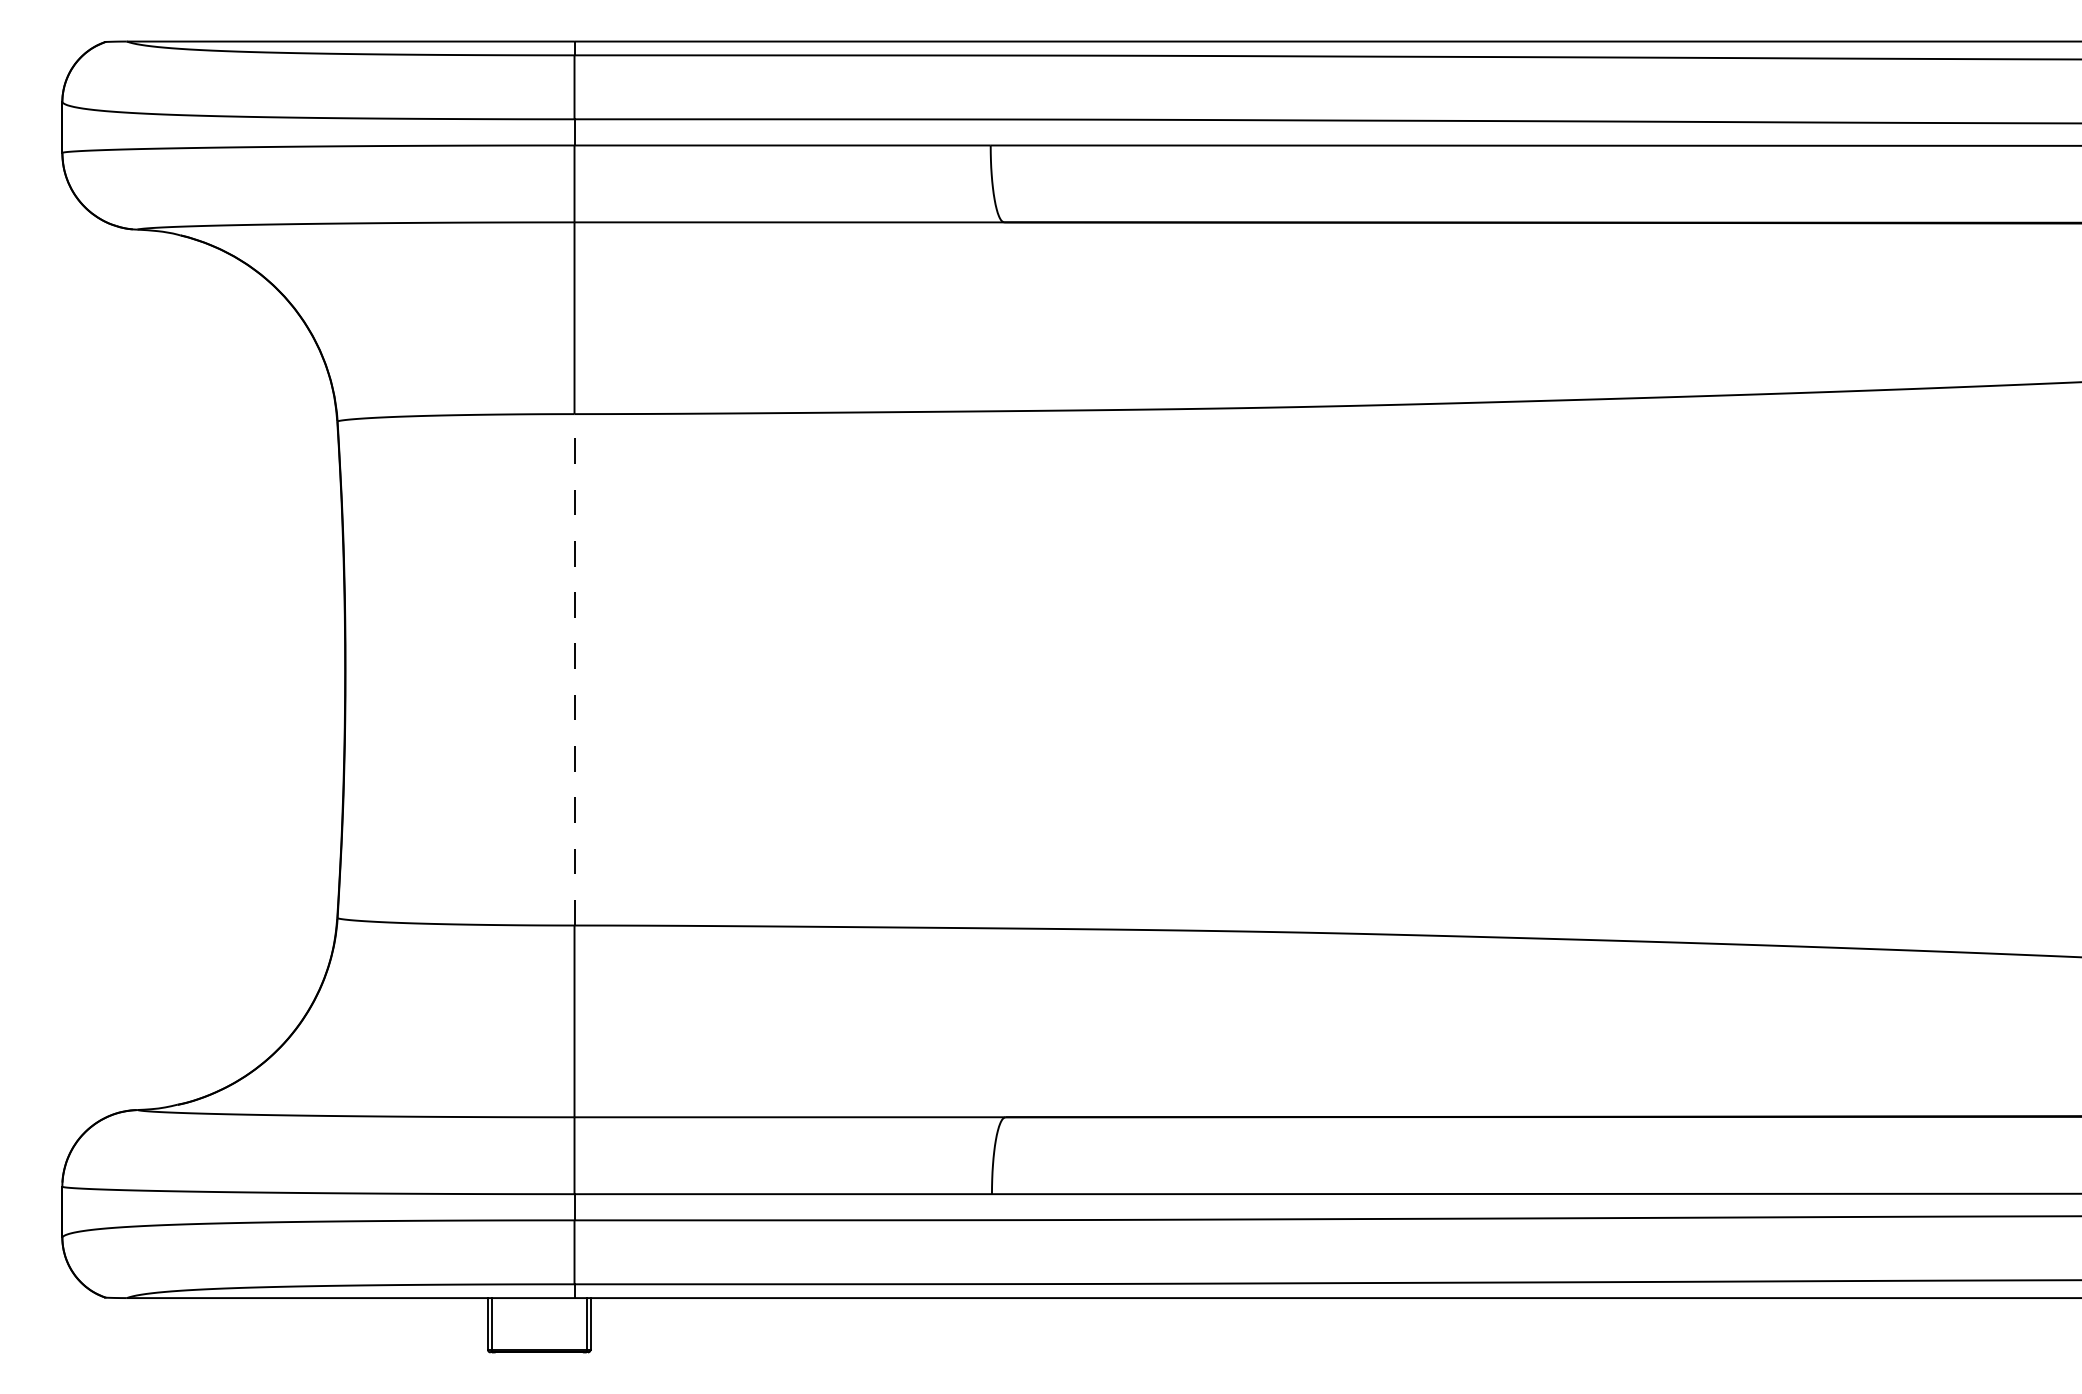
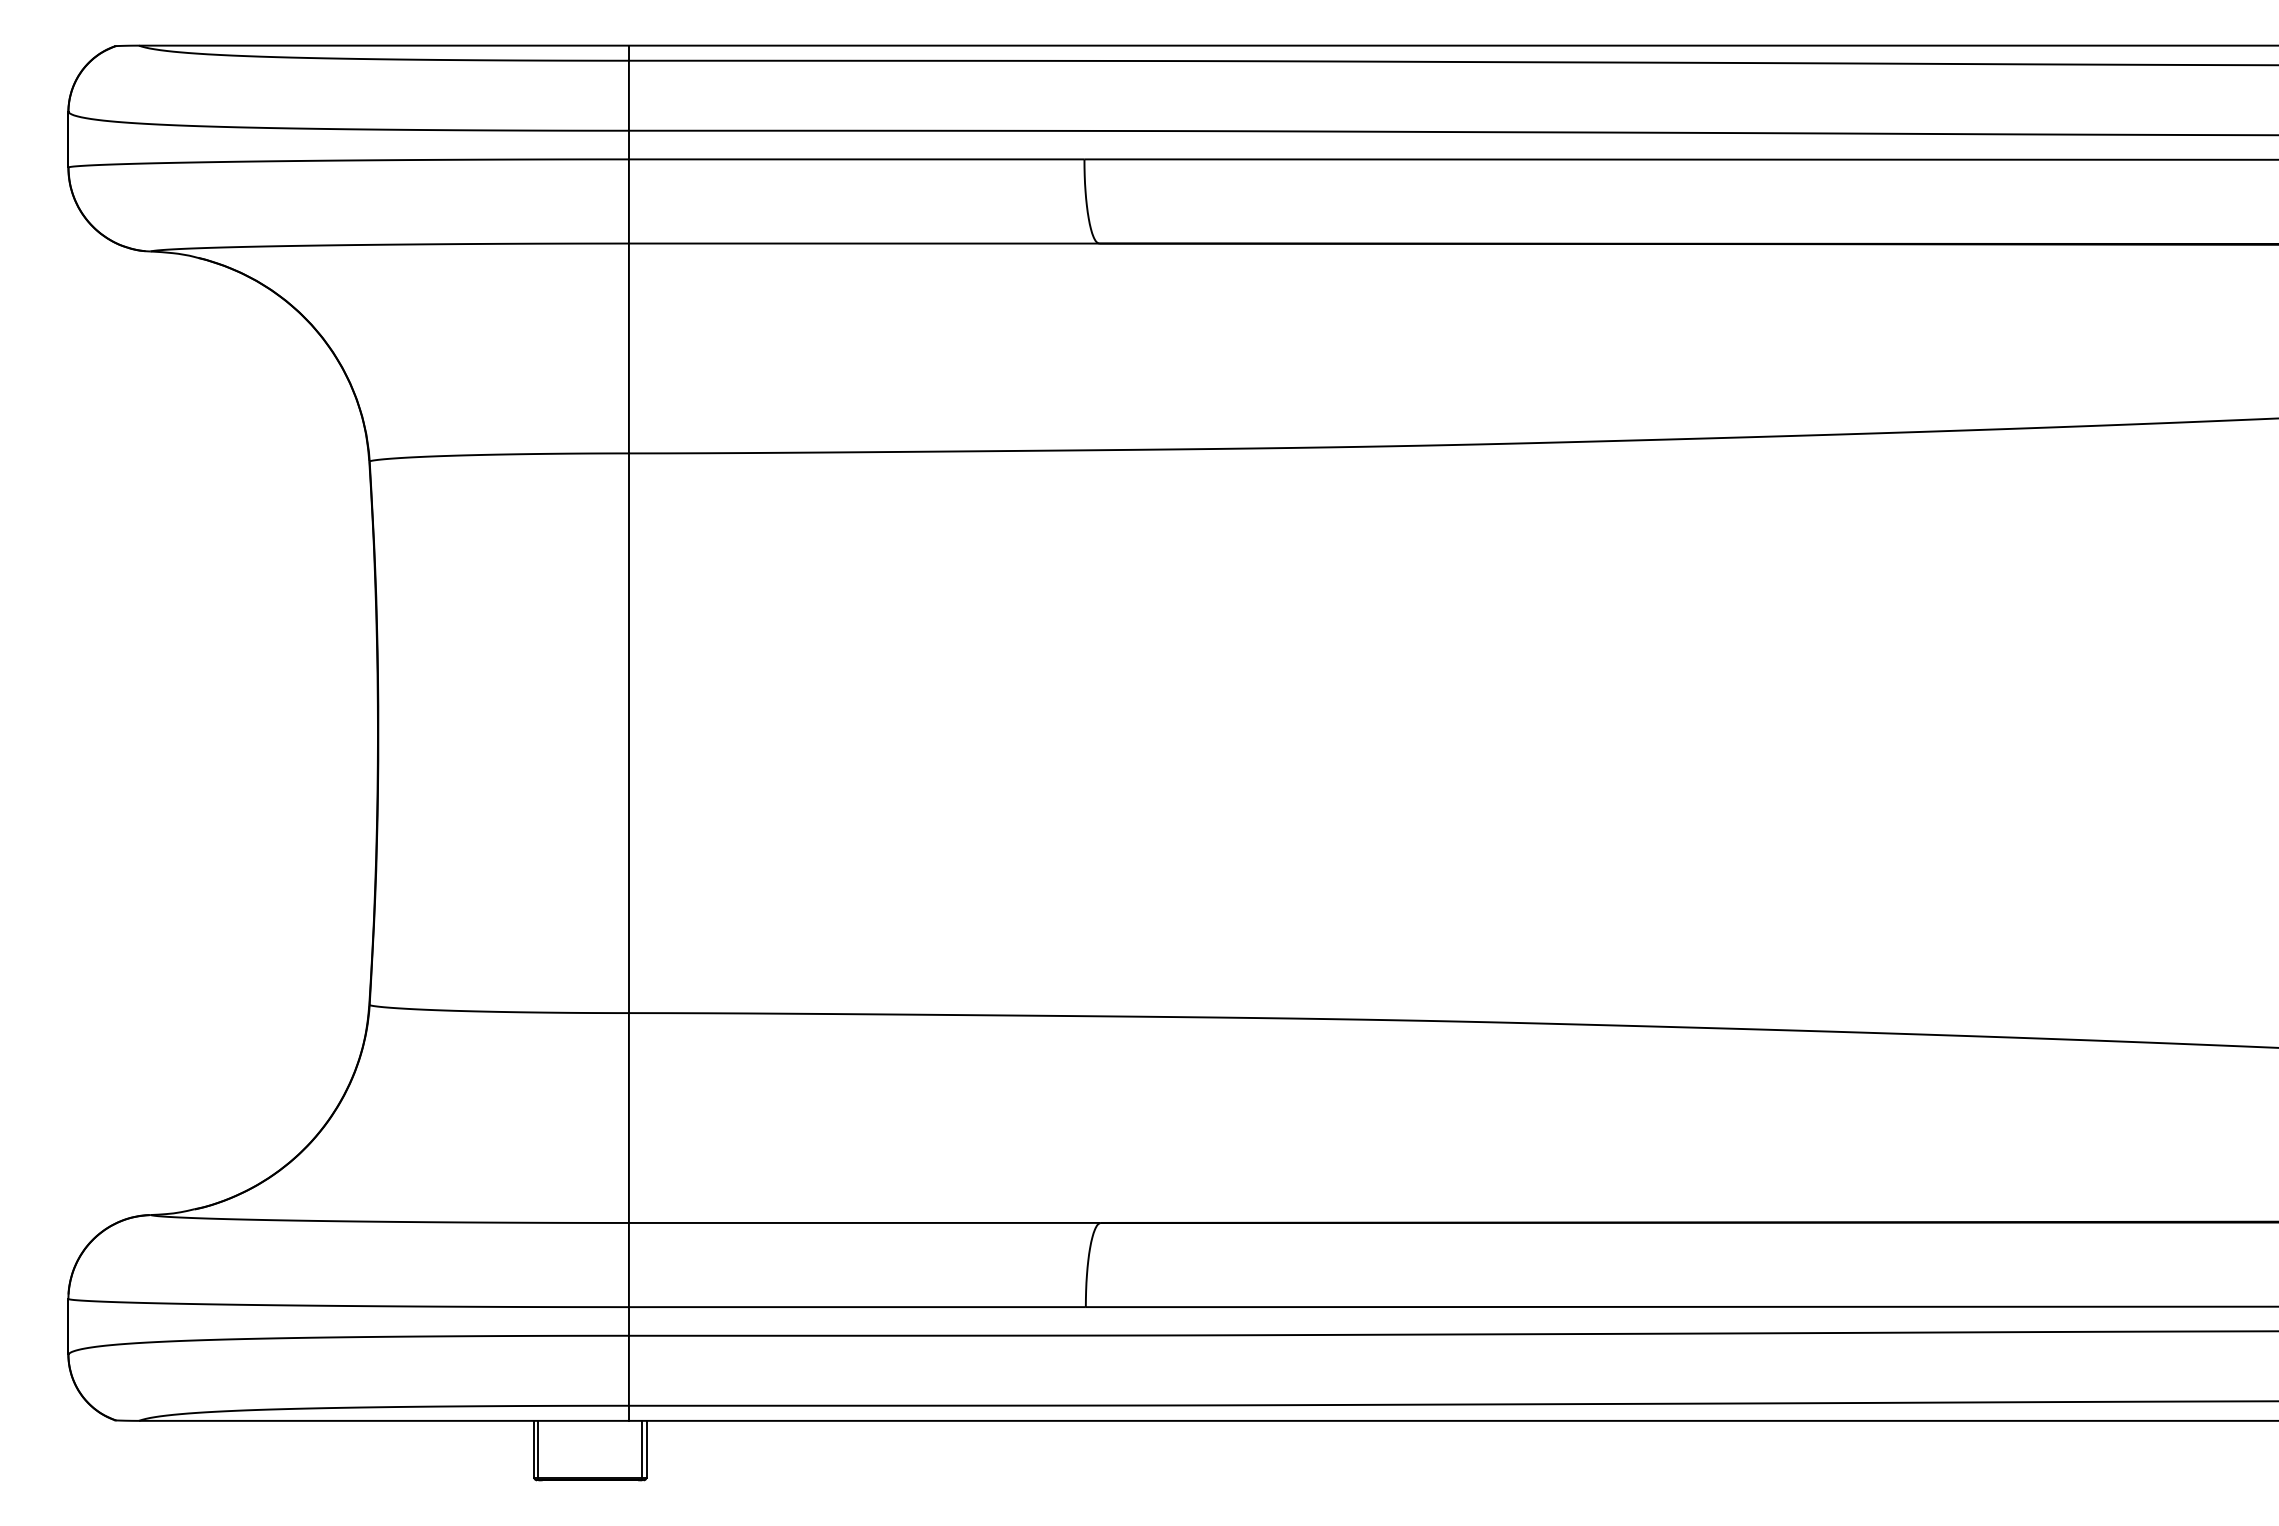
line: (574, 670) -> (628, 733), dashed -> solid

